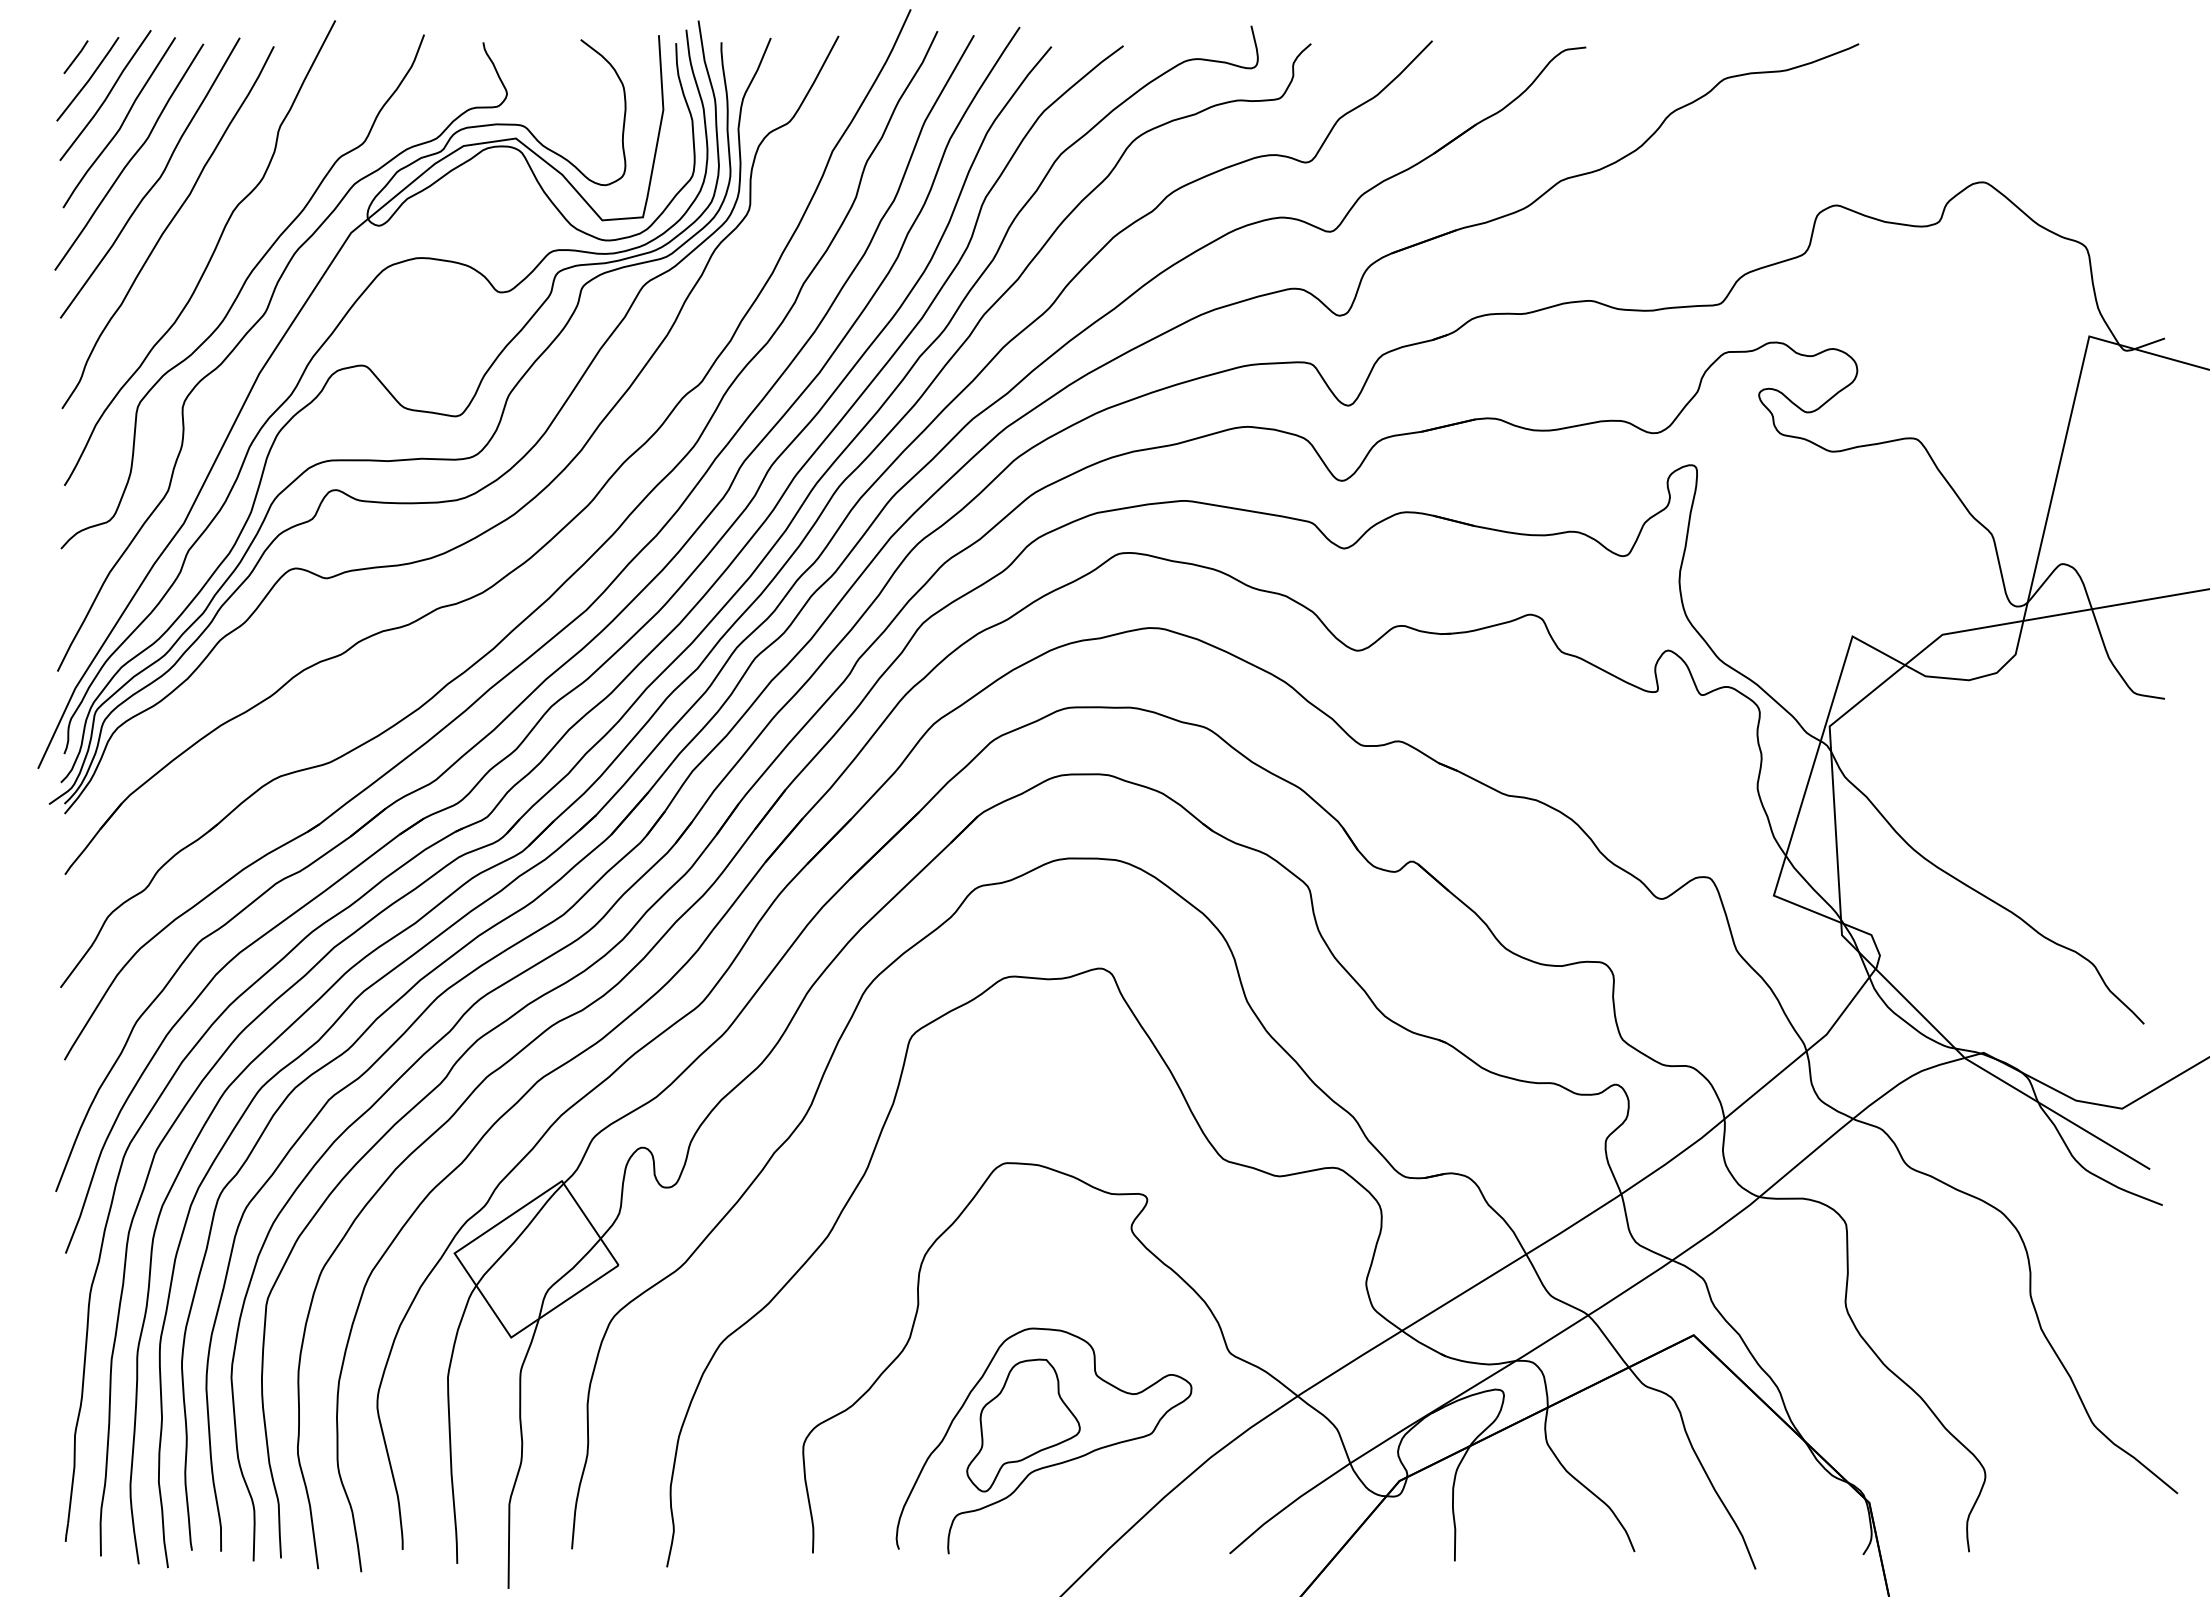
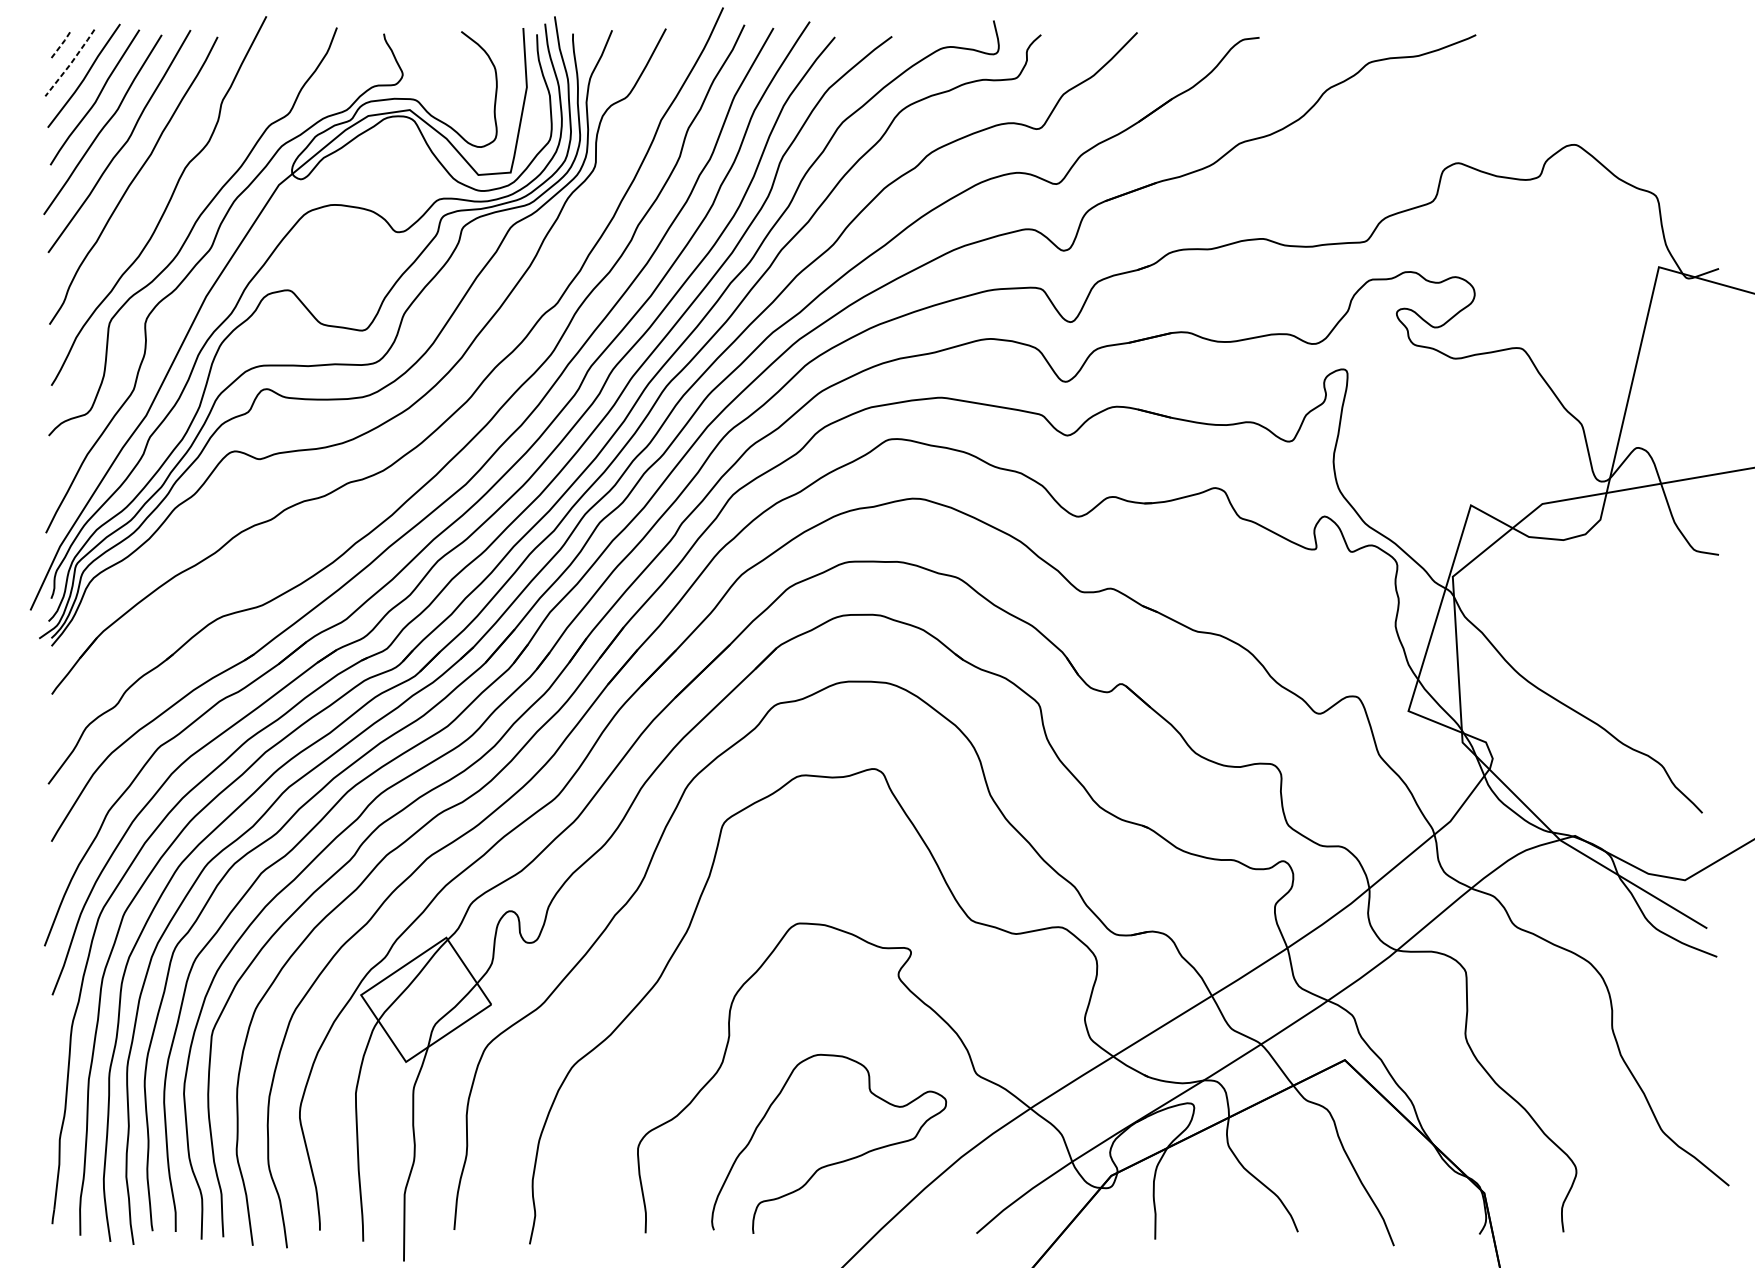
line: (76, 57) -> (60, 45), solid -> dashed
line: (89, 80) -> (71, 63), solid -> dashed
part: (1023, 1425) -> (812, 1131), removed

